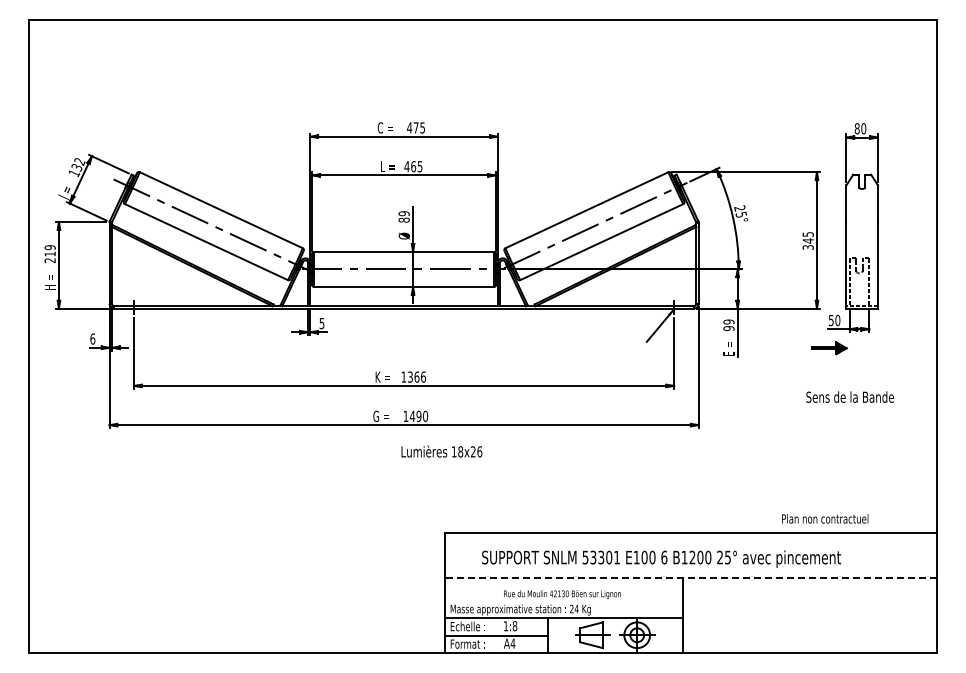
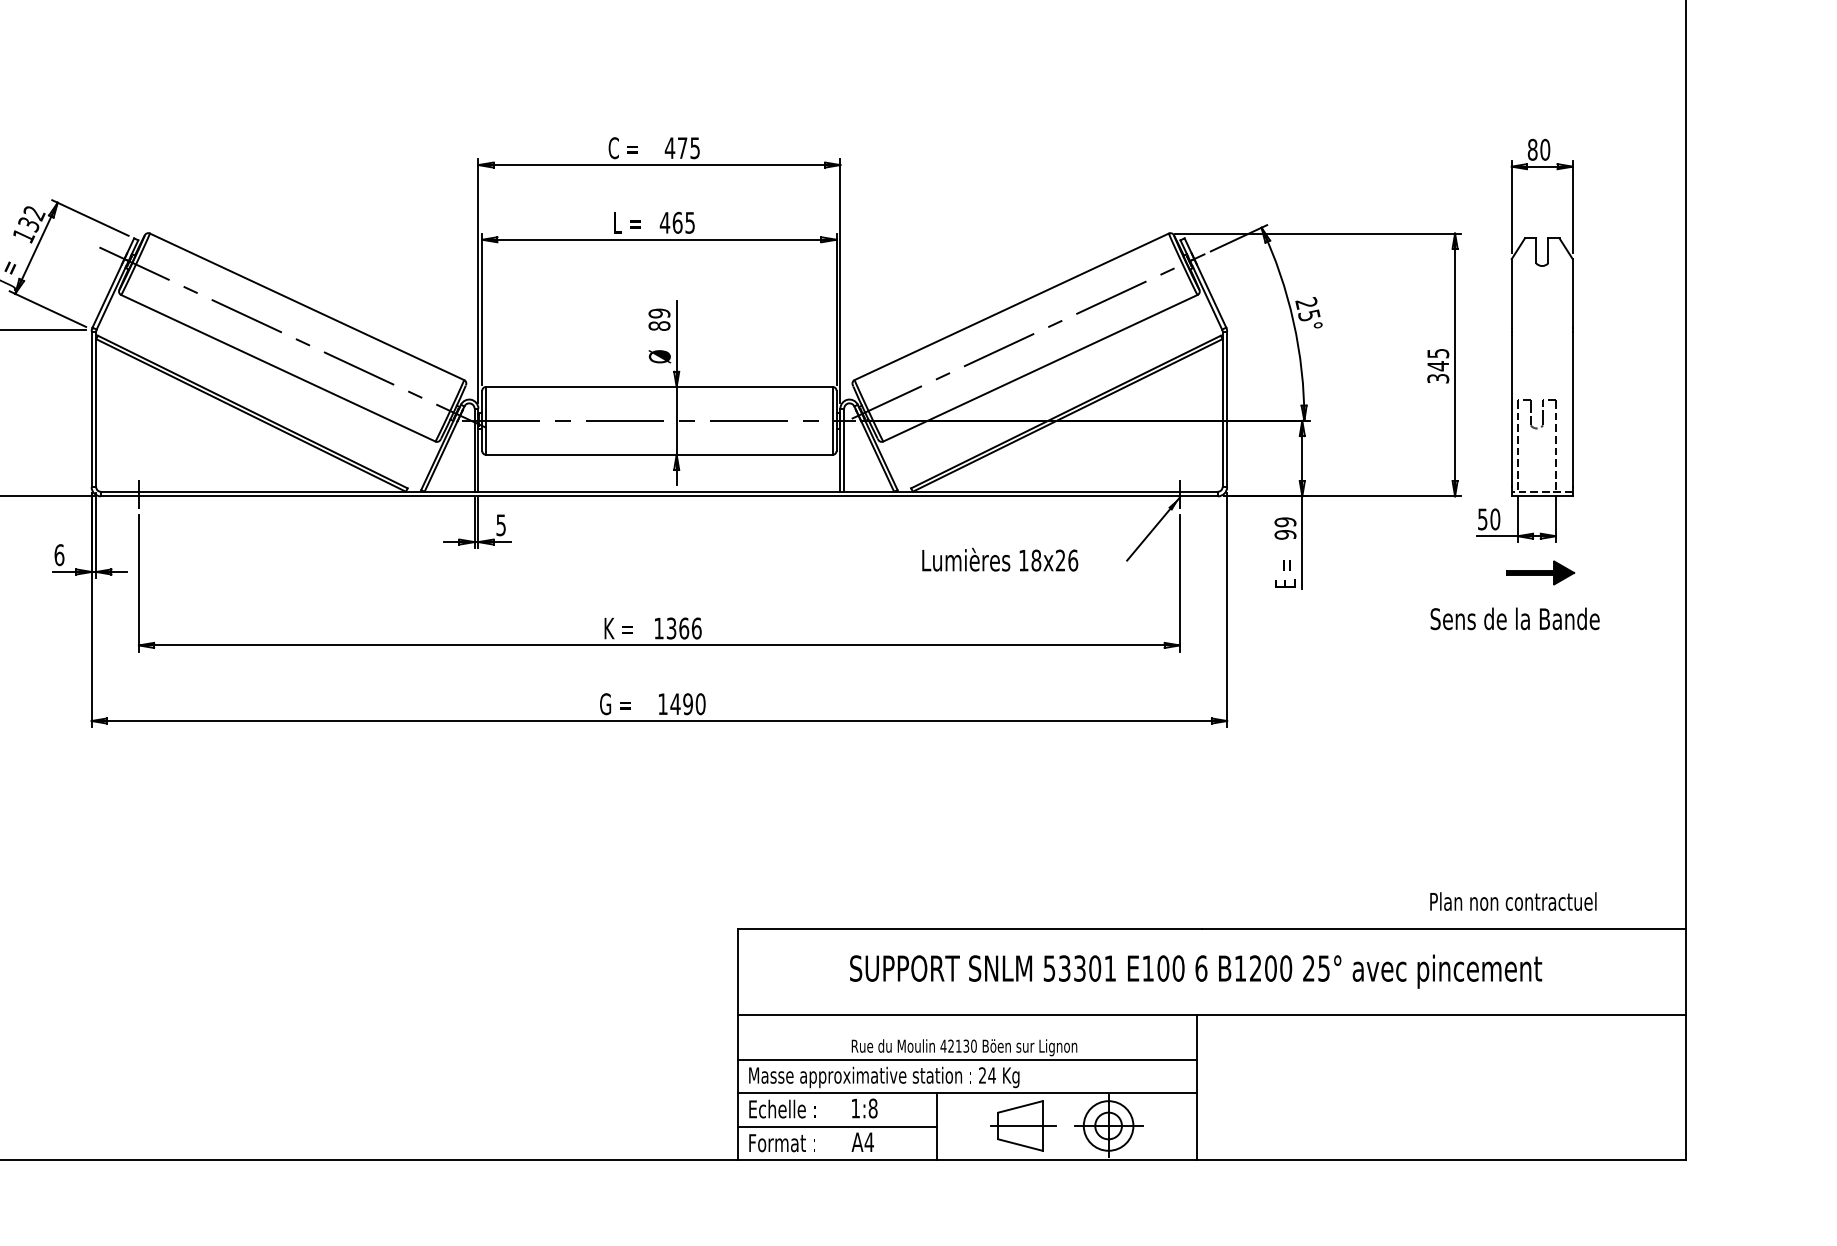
part: (829, 348) -> (1540, 573), moved
text: (849, 396) -> (1513, 617), moved
text: (441, 451) -> (999, 559), moved
text: (825, 518) -> (1513, 900), moved
text: (661, 558) -> (1195, 970), moved
line: (690, 577) -> (1211, 1014), dashed -> solid
line: (563, 600) -> (966, 1058), added

